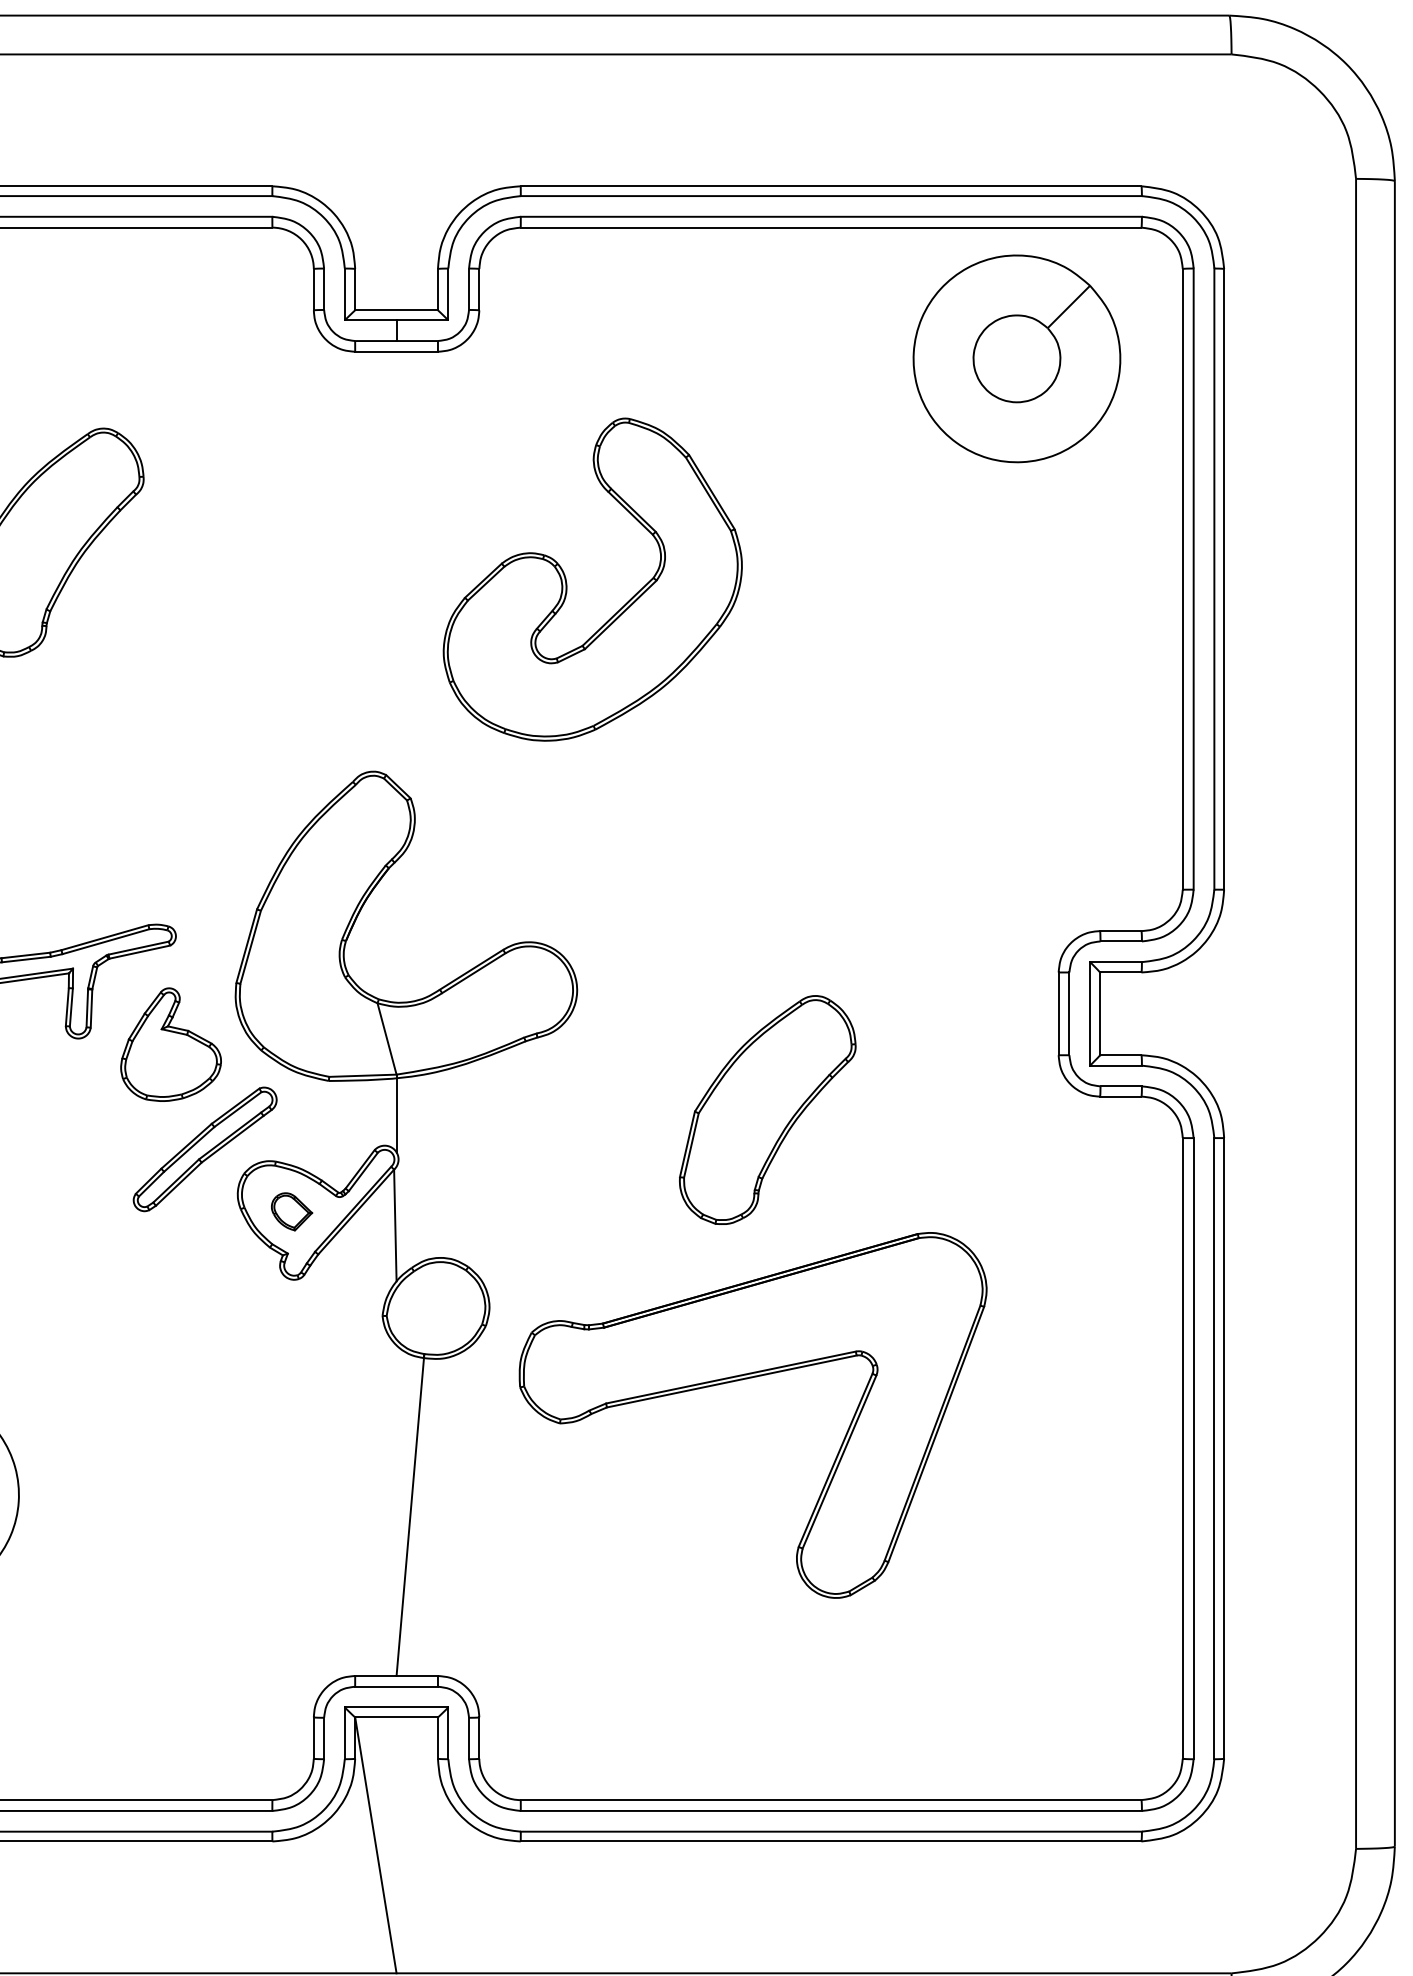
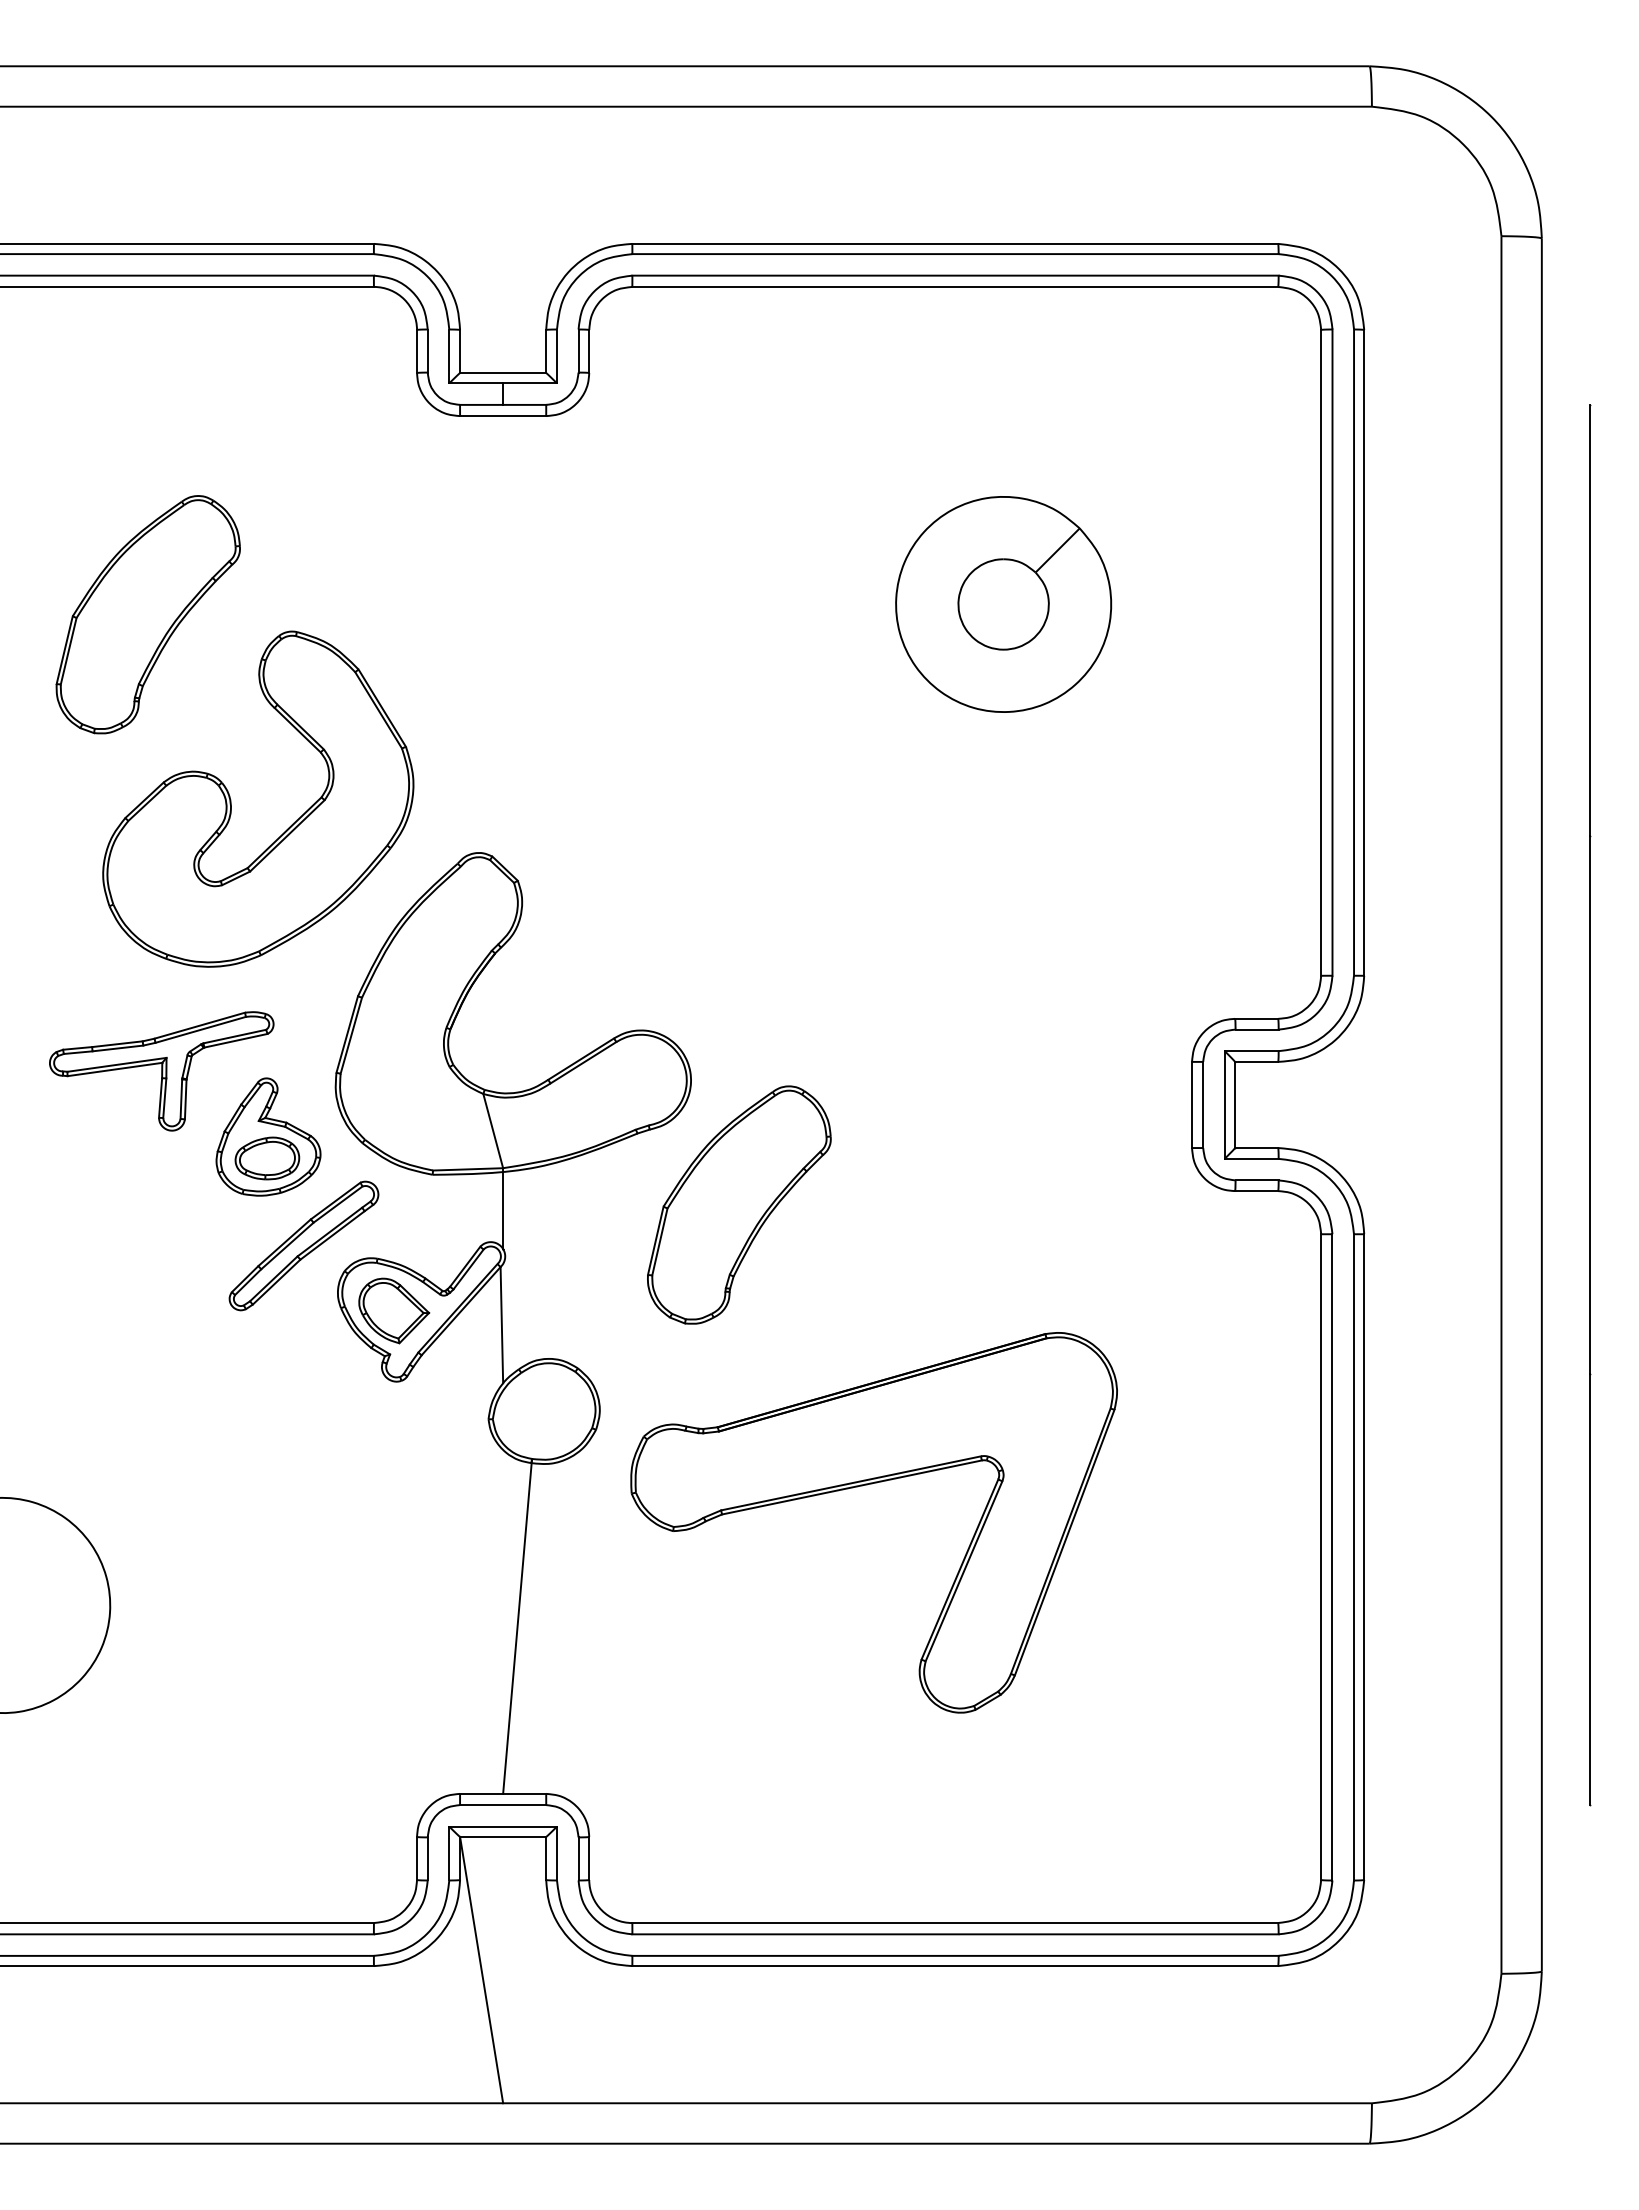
part: (1016, 358) -> (1003, 604), moved
part: (567, 579) -> (231, 799), moved
part: (170, 1065) -> (267, 1158), added
part: (767, 1109) -> (739, 1204), moved
part: (292, 1211) -> (394, 1310), size x1.67

